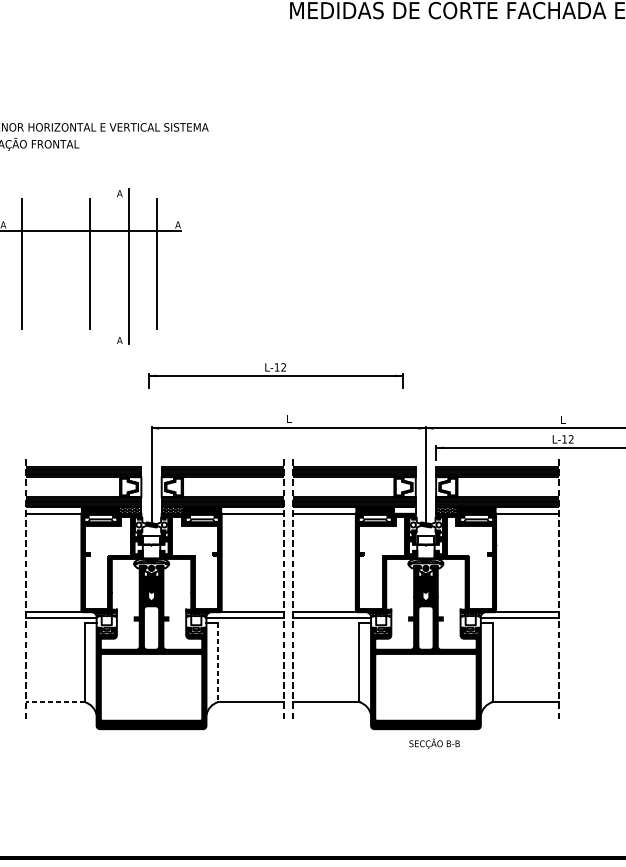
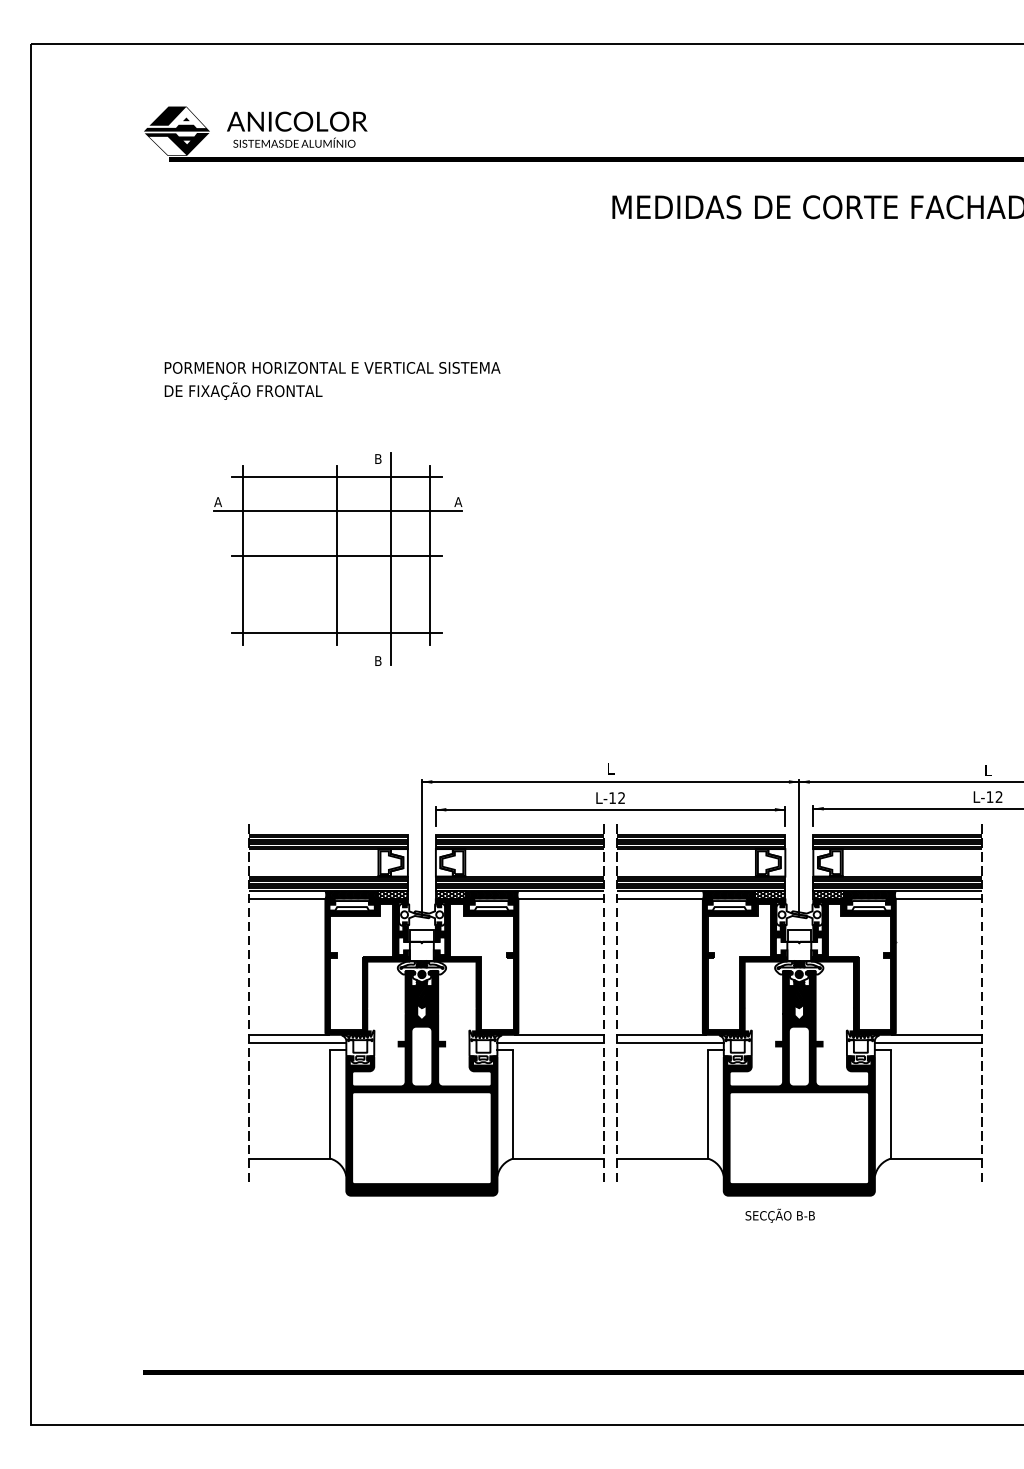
text: (120, 193) -> (378, 458), A -> B
line: (89, 206) -> (336, 476), added
line: (89, 263) -> (336, 555), added
line: (89, 320) -> (336, 633), added
text: (120, 340) -> (378, 660), A -> B
part: (275, 375) -> (610, 809), moved
hatch: (404, 510) -> (770, 894), added
line: (218, 662) -> (513, 1104), dashed -> solid
line: (55, 702) -> (289, 1158), dashed -> solid
text: (434, 743) -> (779, 1215), moved

